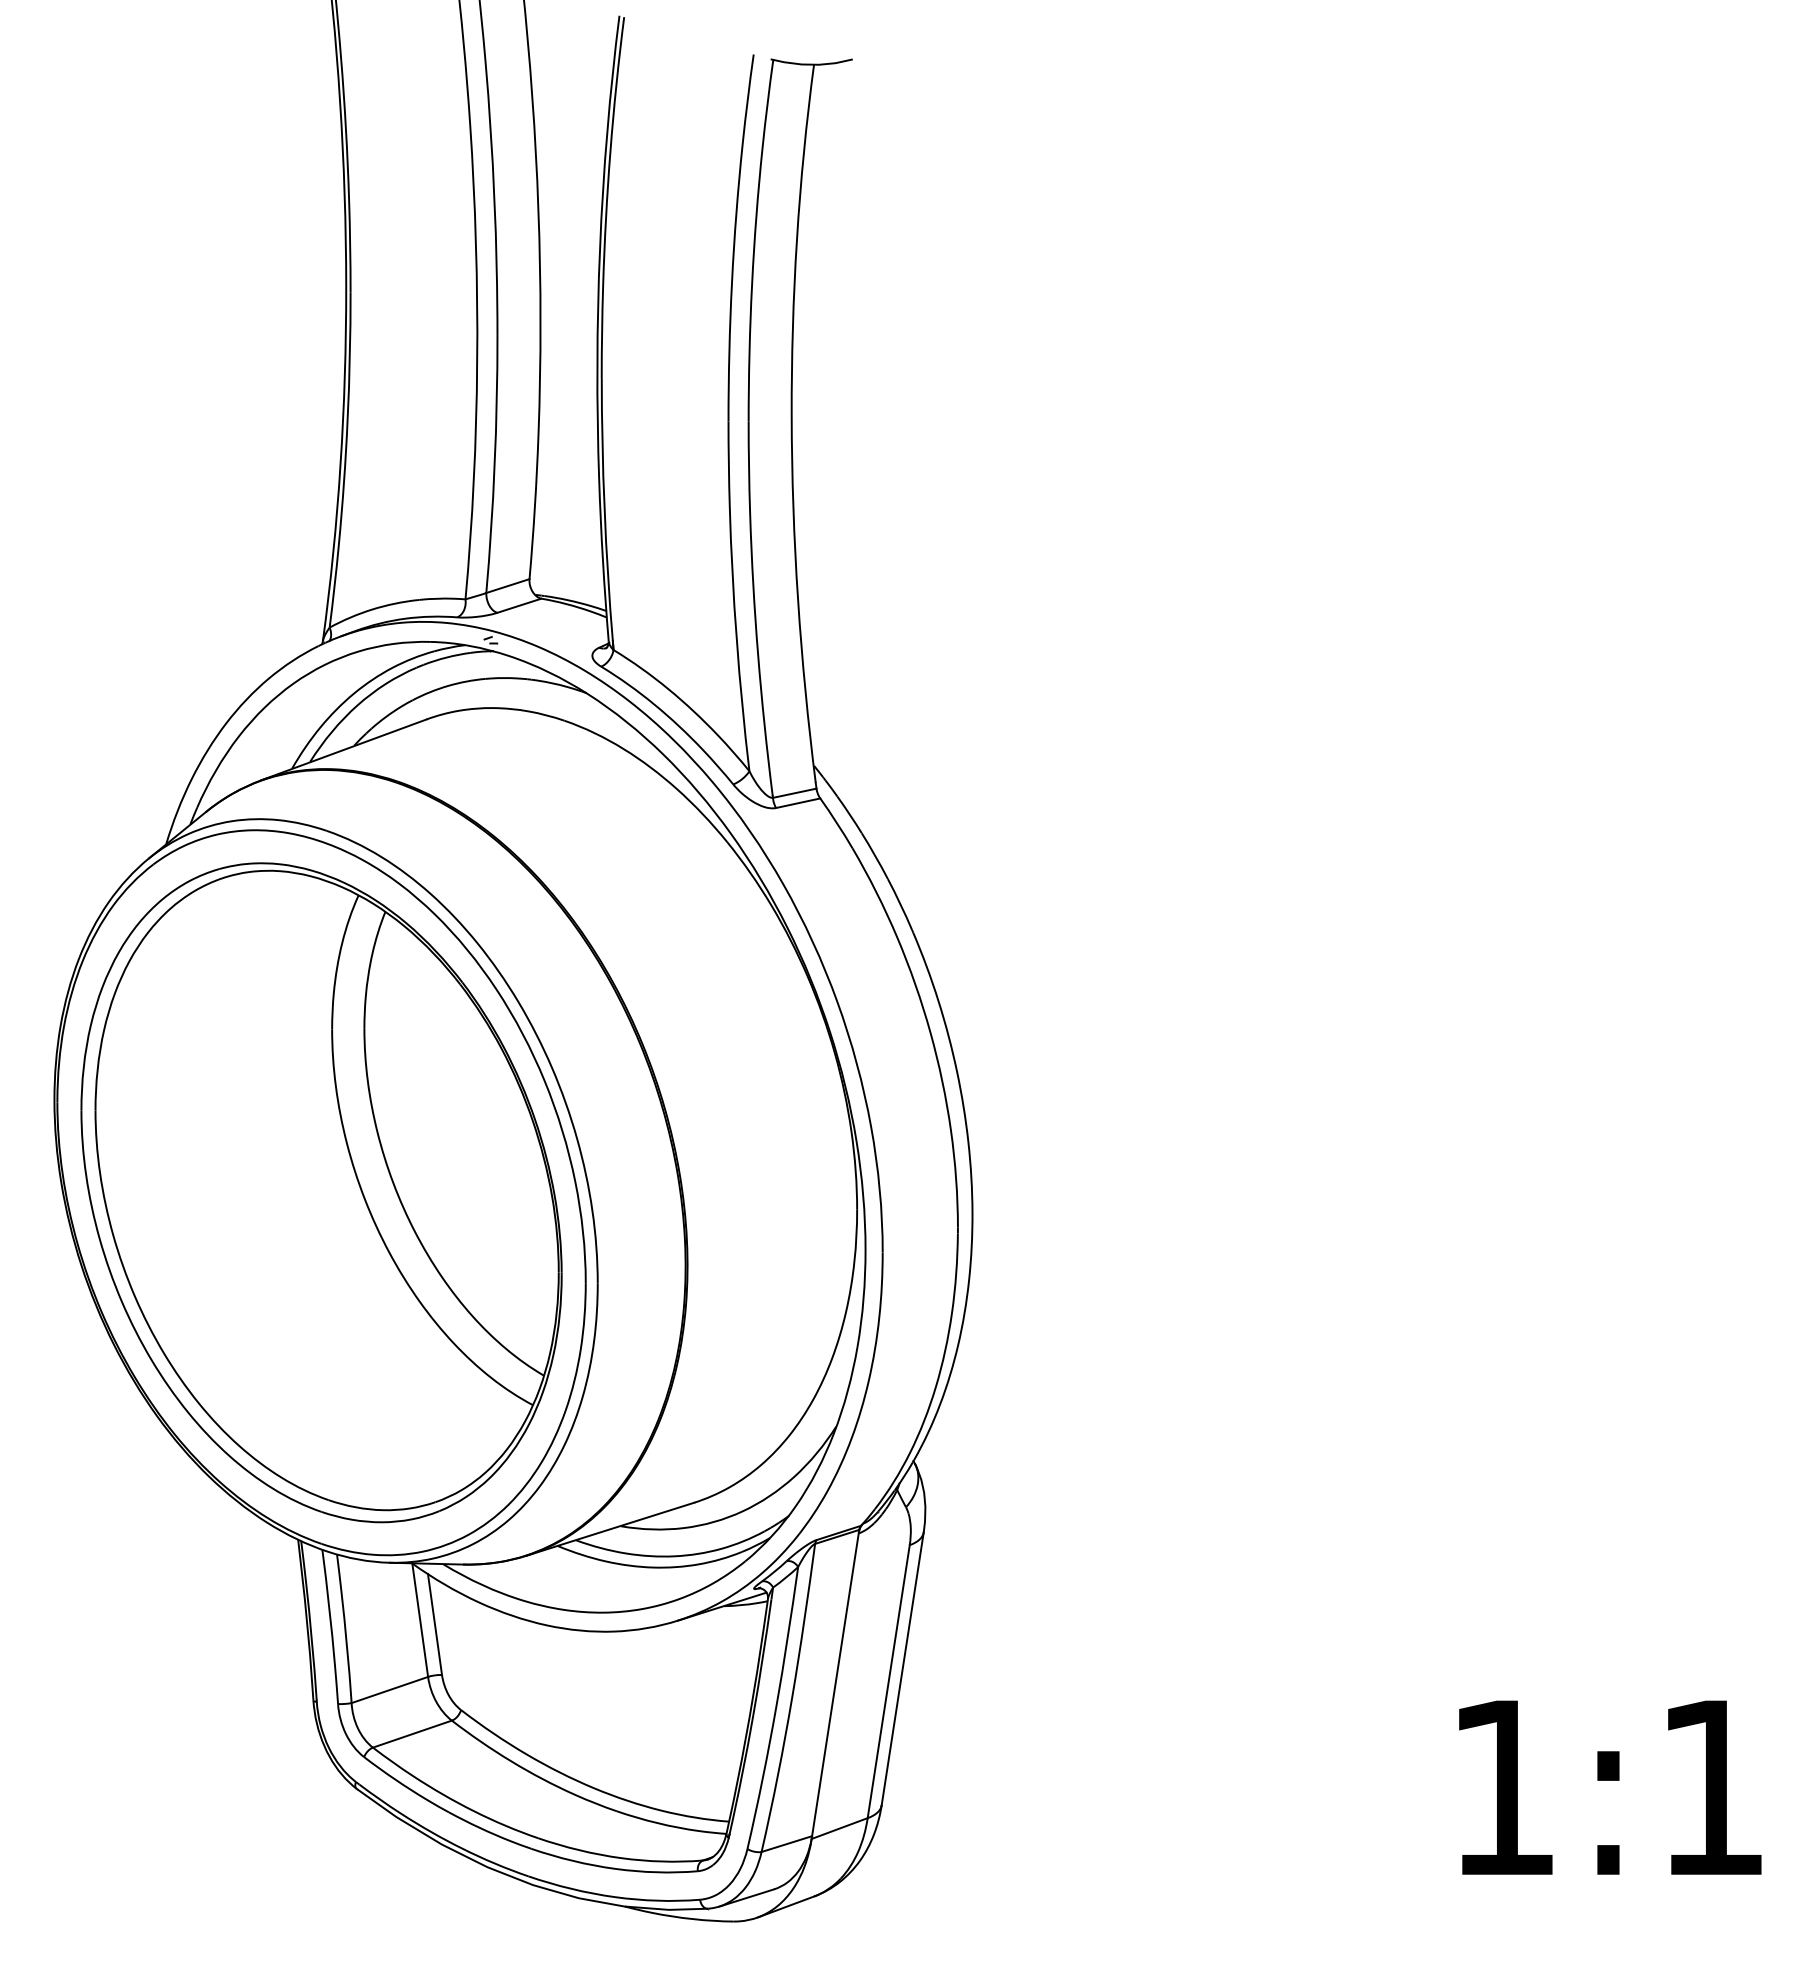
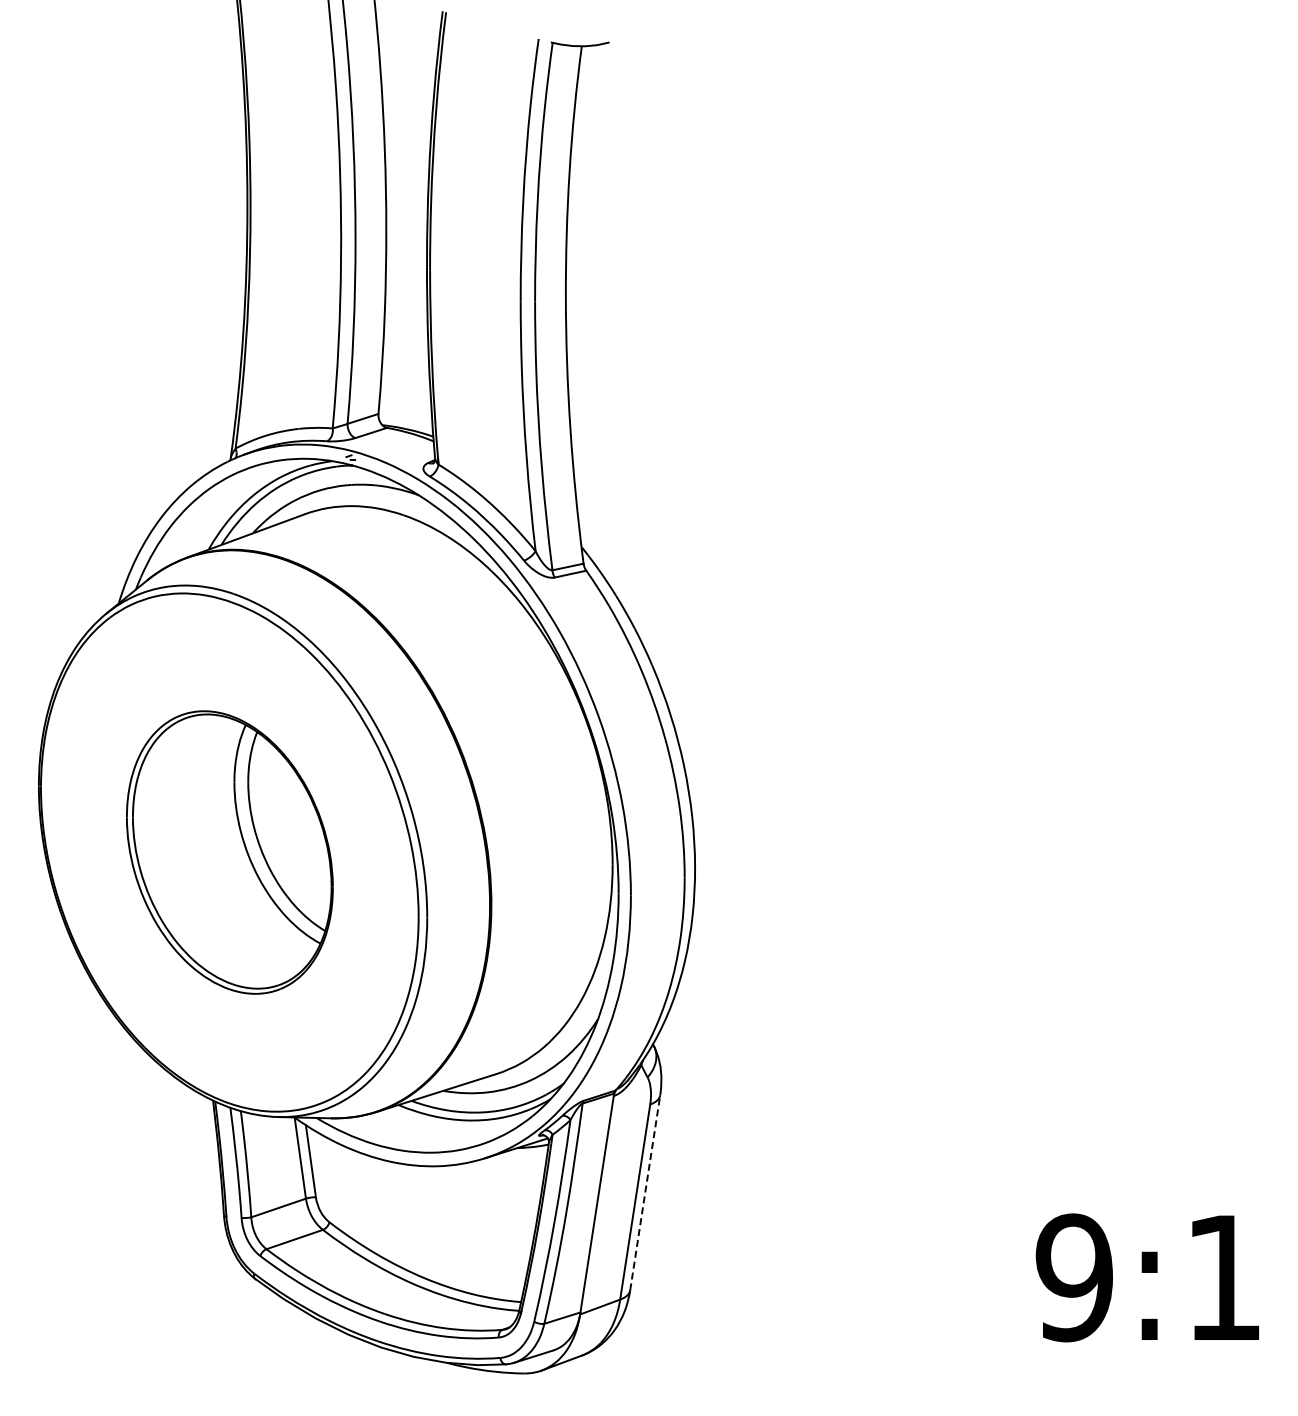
part: (321, 1192) -> (229, 852), size x0.6
line: (903, 1668) -> (645, 1192), solid -> dashed
text: (1501, 1787) -> (1073, 1277), 1:1 -> 9:1

